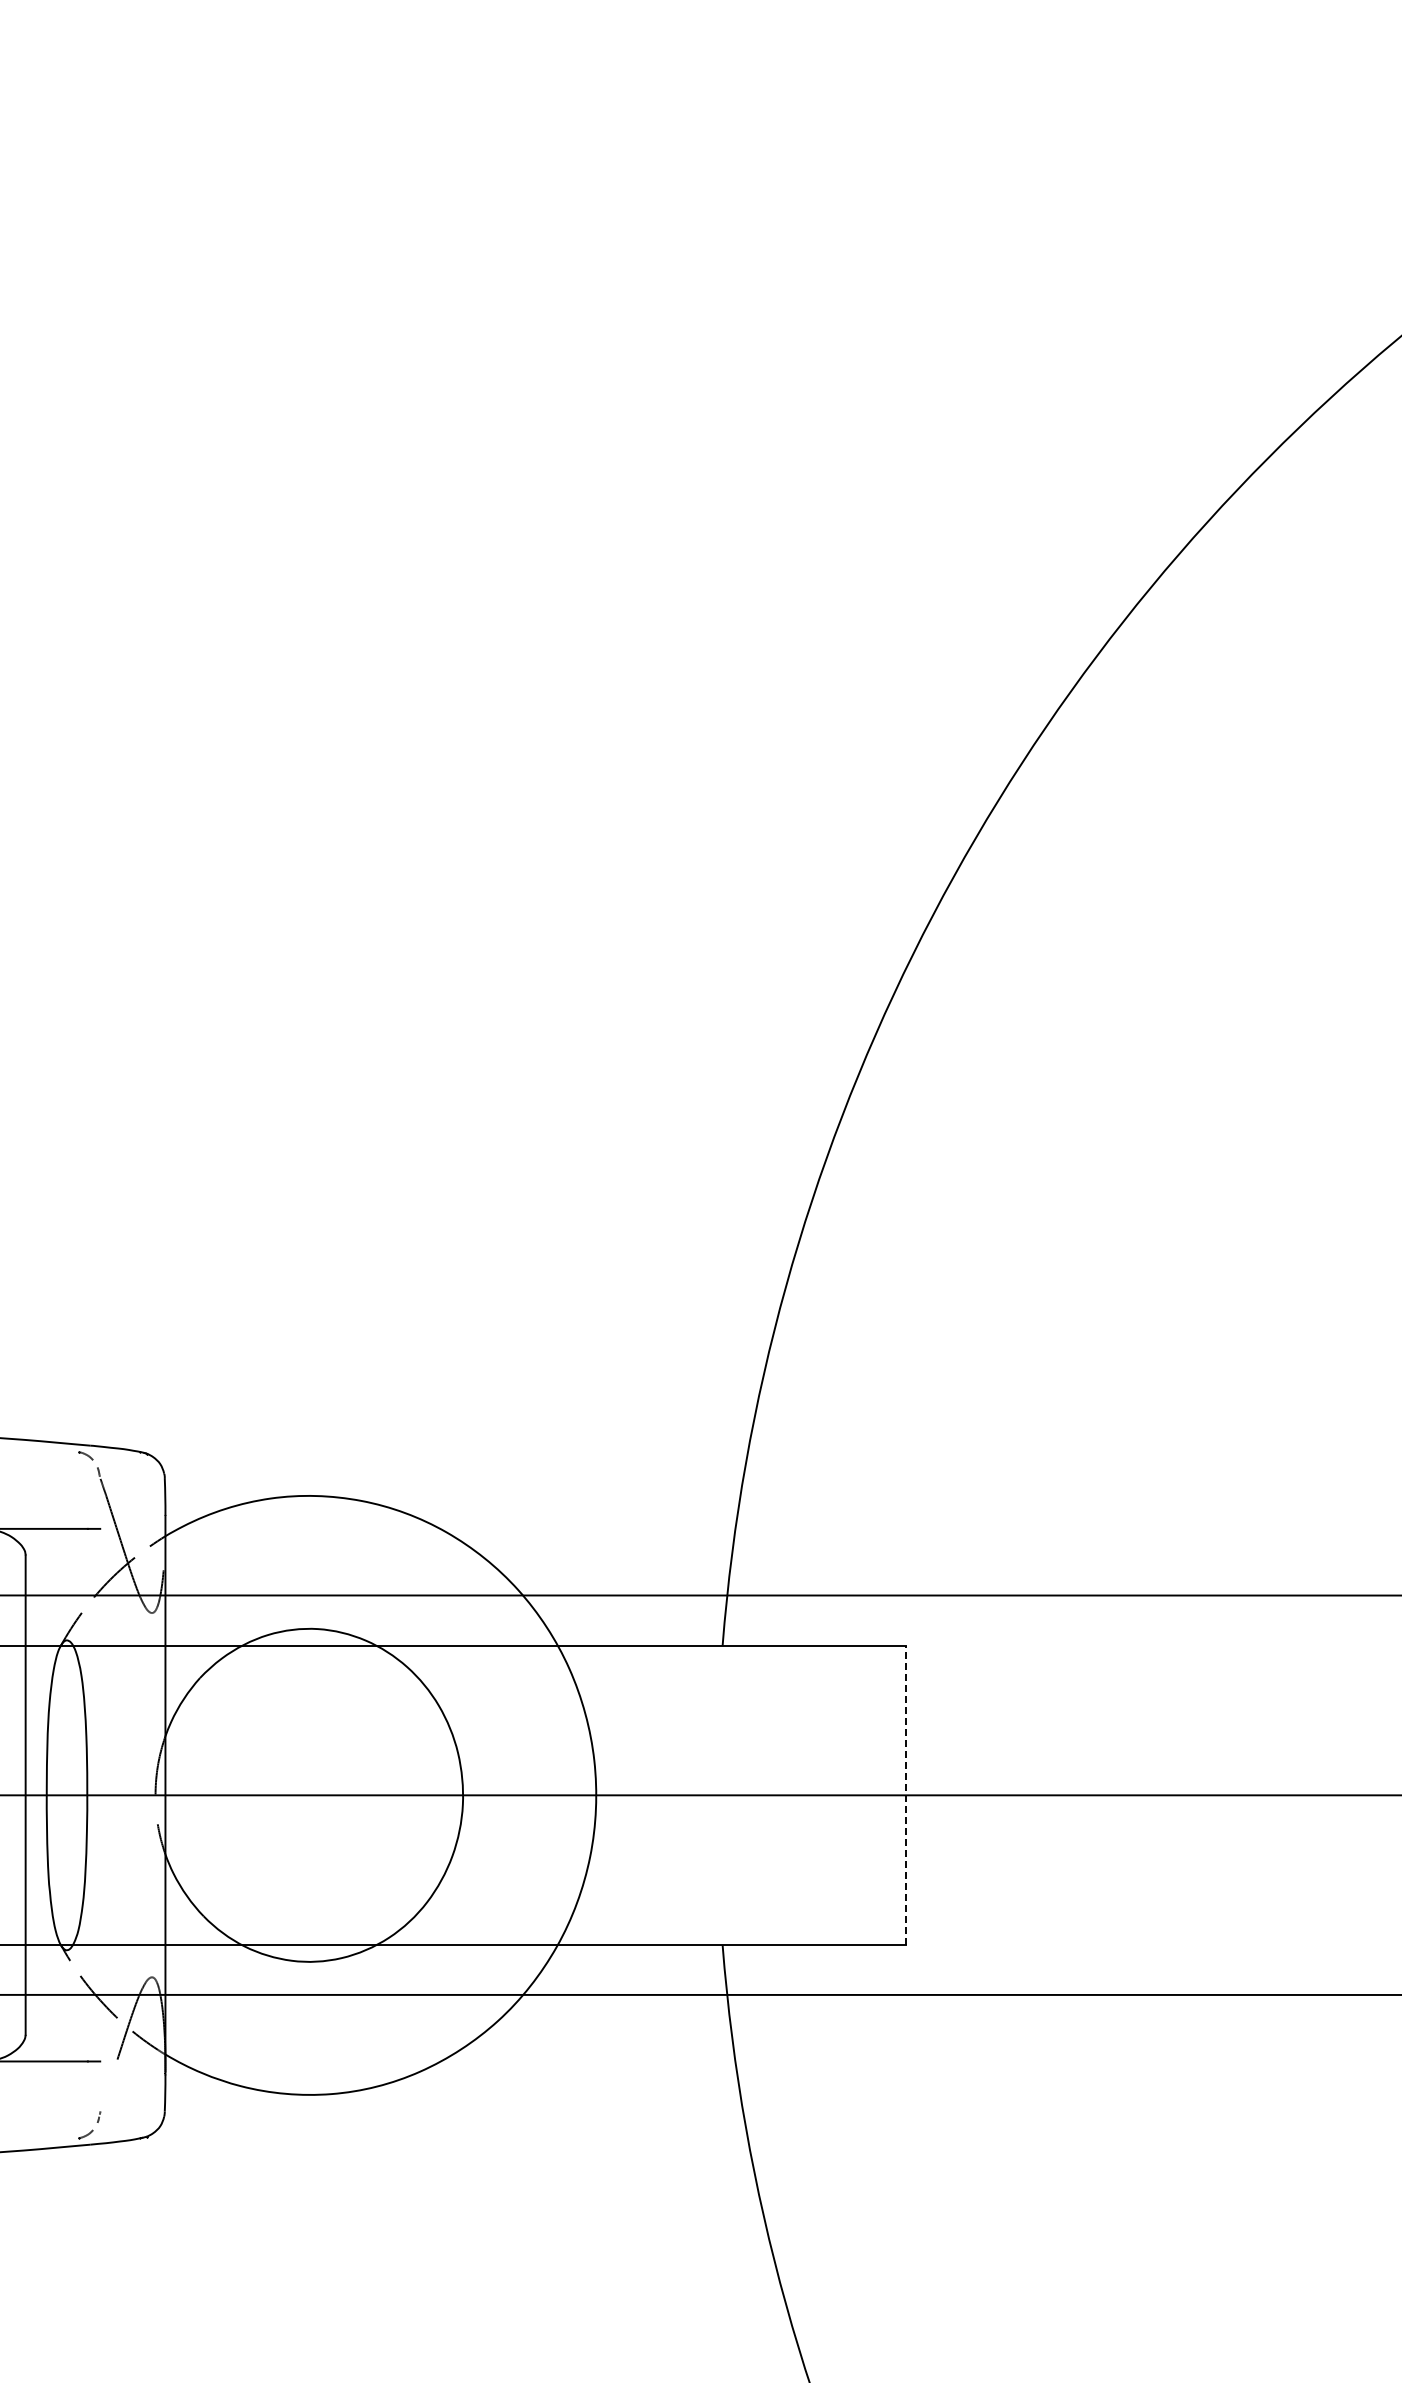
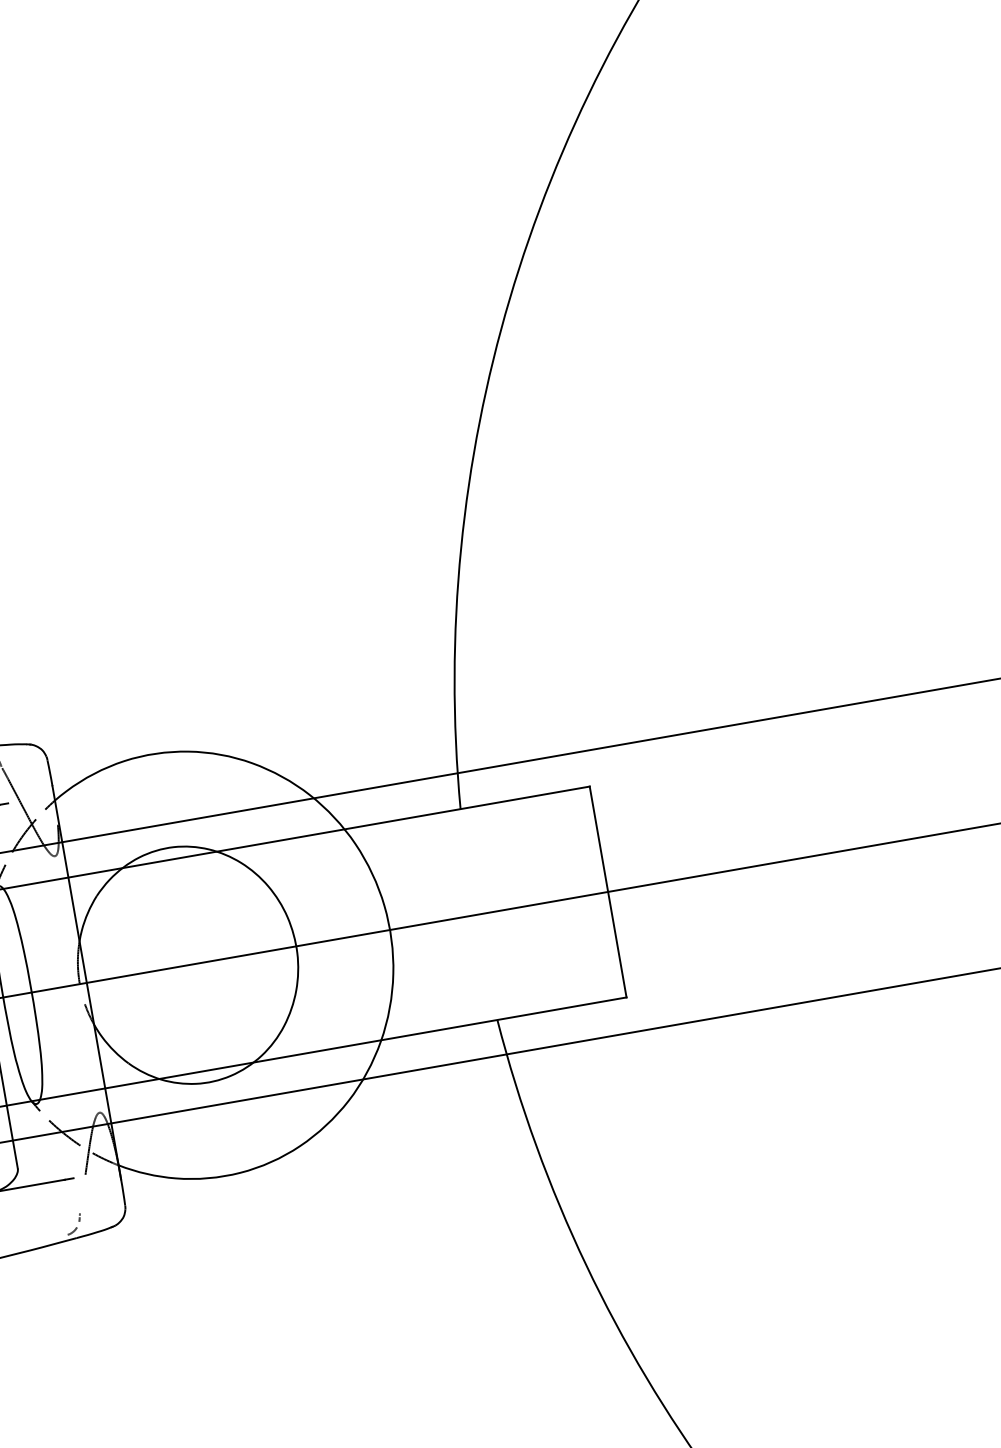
line: (906, 1795) -> (608, 892), dashed -> solid

